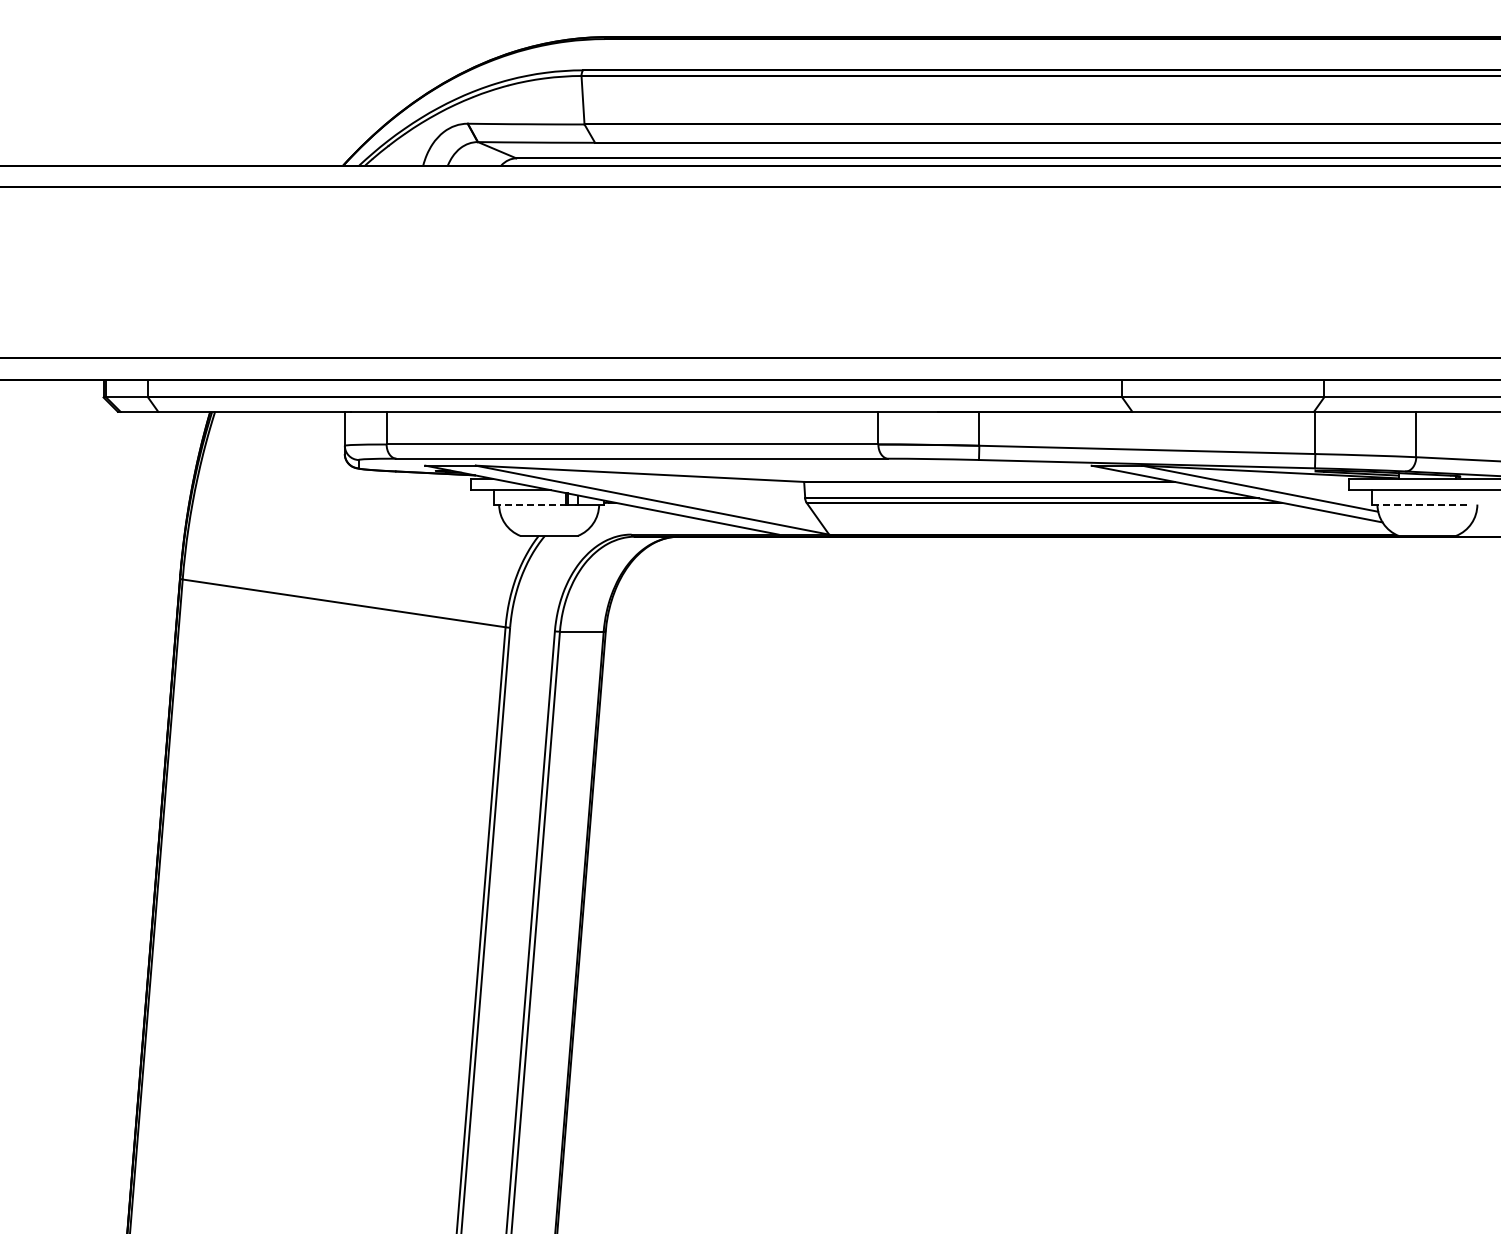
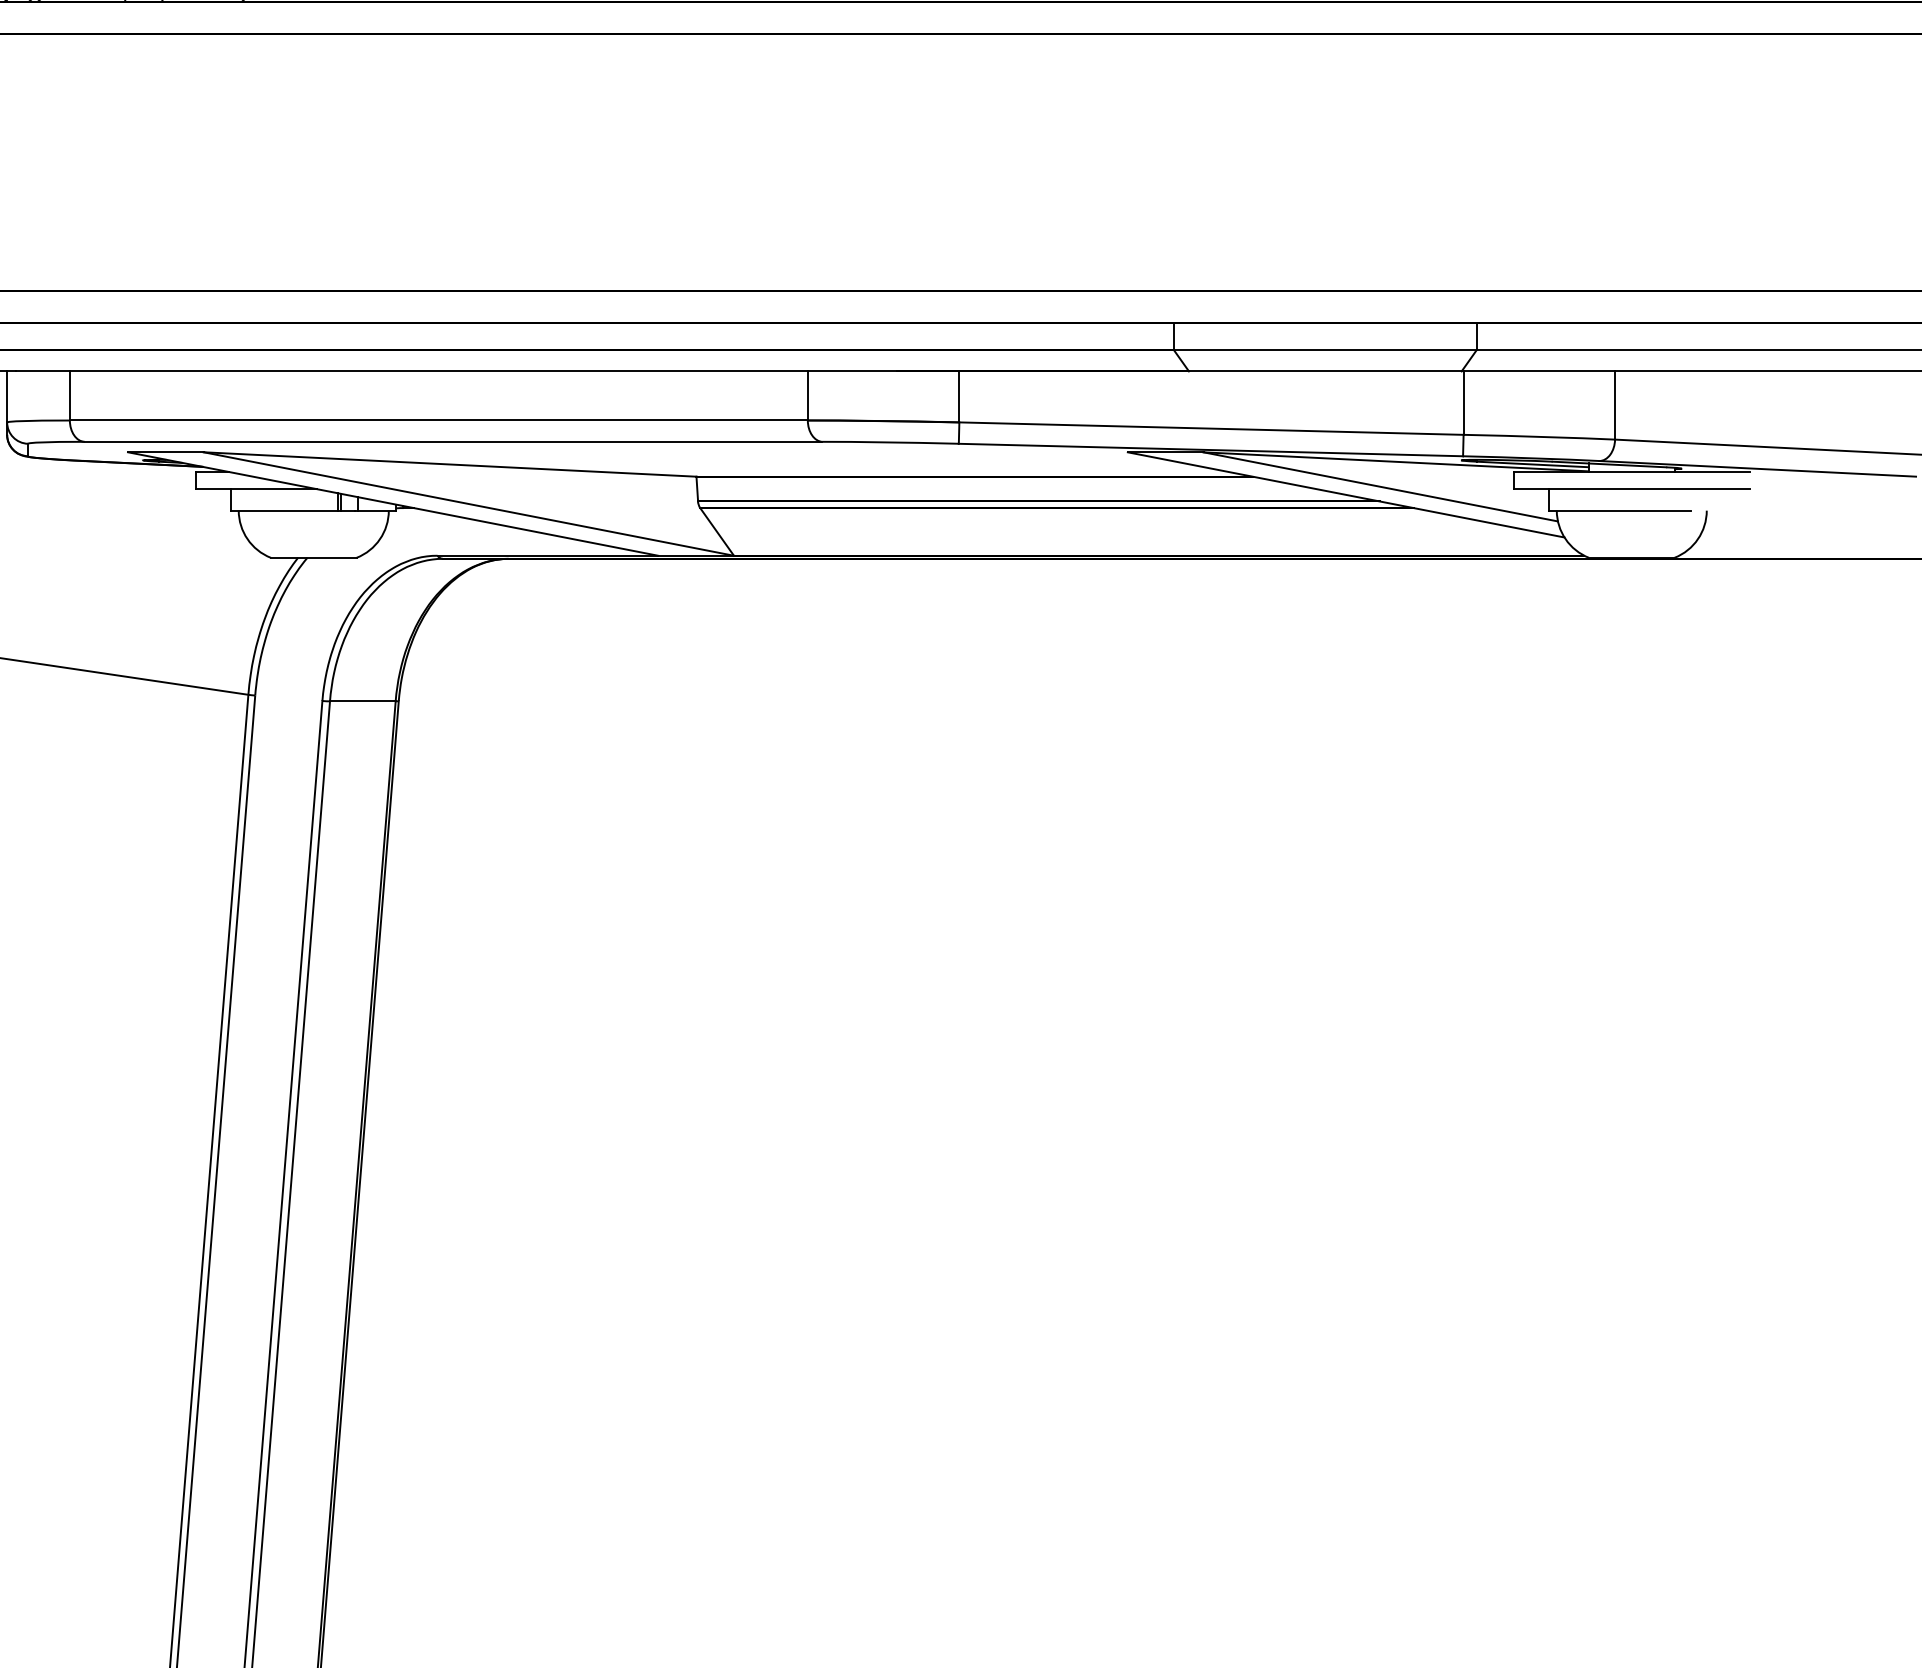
line: (529, 504) -> (284, 510), dashed -> solid
line: (1420, 504) -> (1621, 510), dashed -> solid

